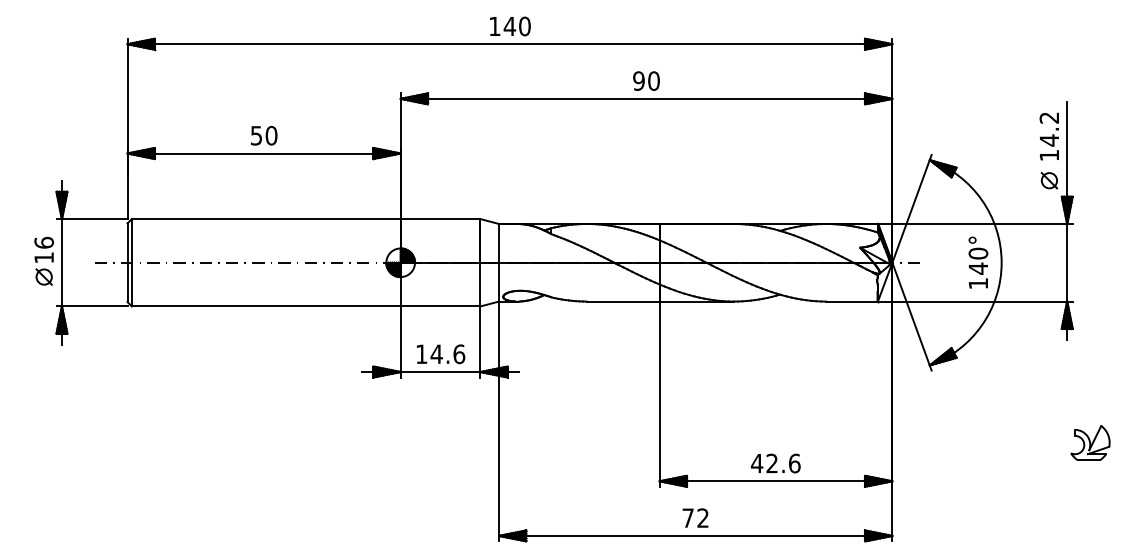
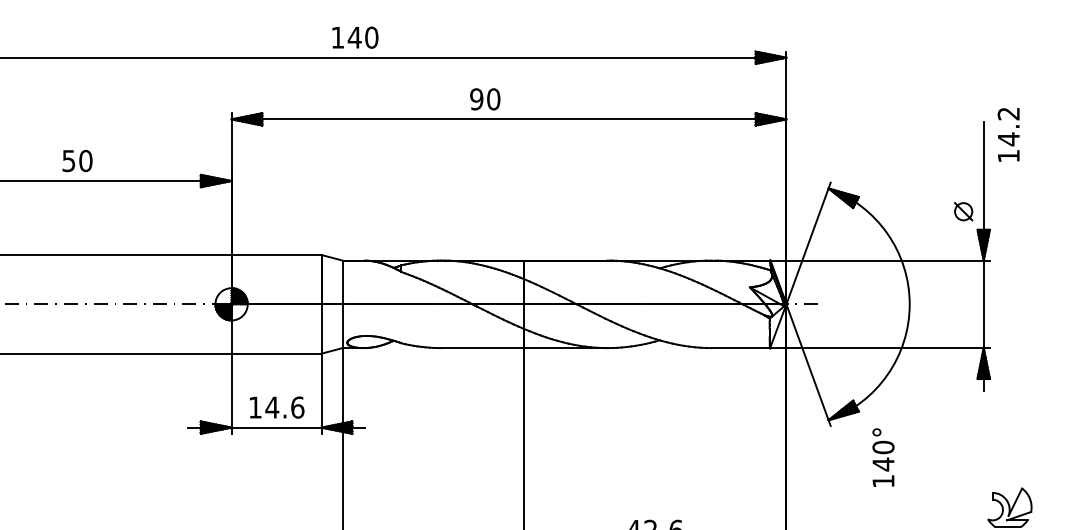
text: (646, 80) -> (485, 98), moved
text: (1048, 136) -> (1007, 134), moved
text: (978, 262) -> (883, 457), moved

